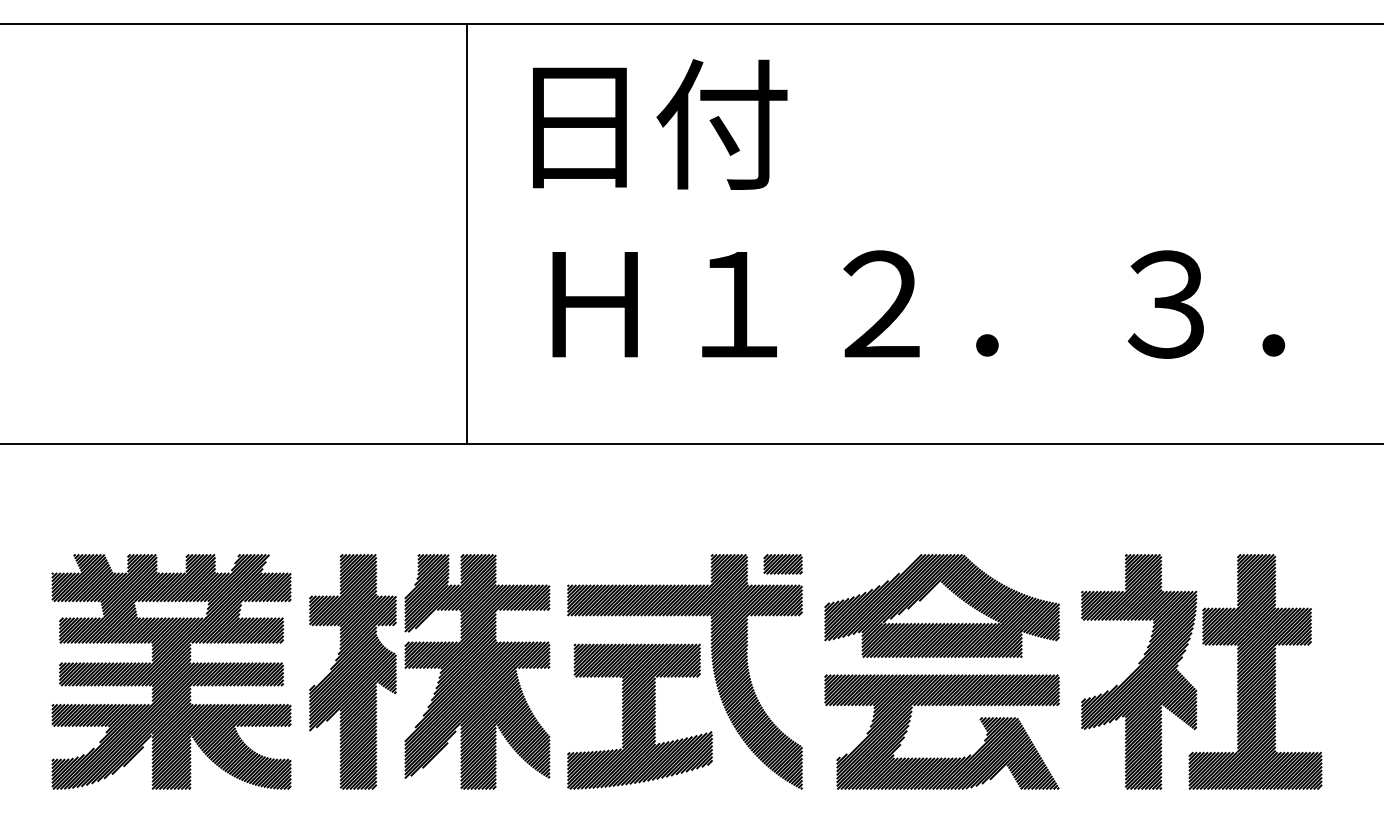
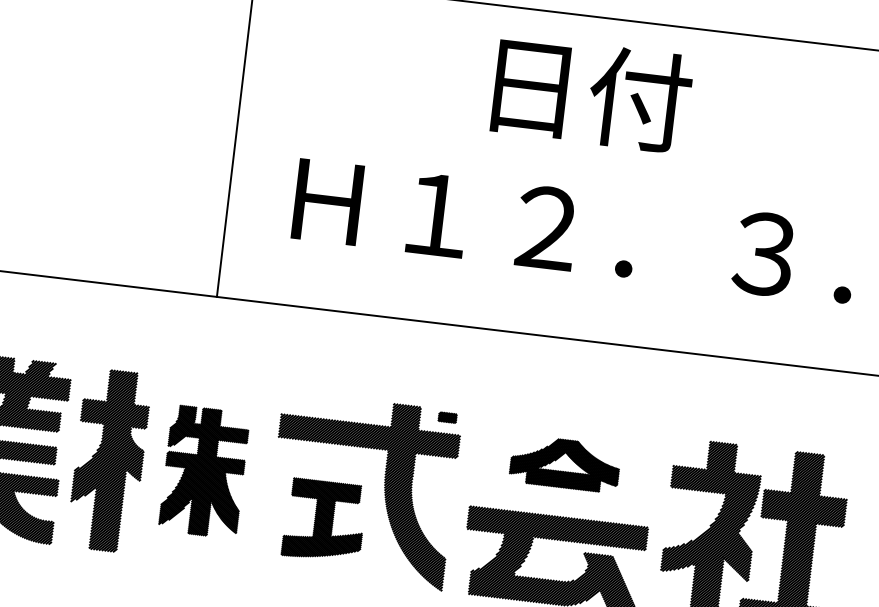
text: (660, 124) -> (592, 94), moved
part: (782, 564) -> (447, 417), size x0.6
part: (941, 605) -> (564, 463), size x0.6
part: (477, 671) -> (204, 471), size x0.7
part: (639, 716) -> (324, 520), size x0.7

